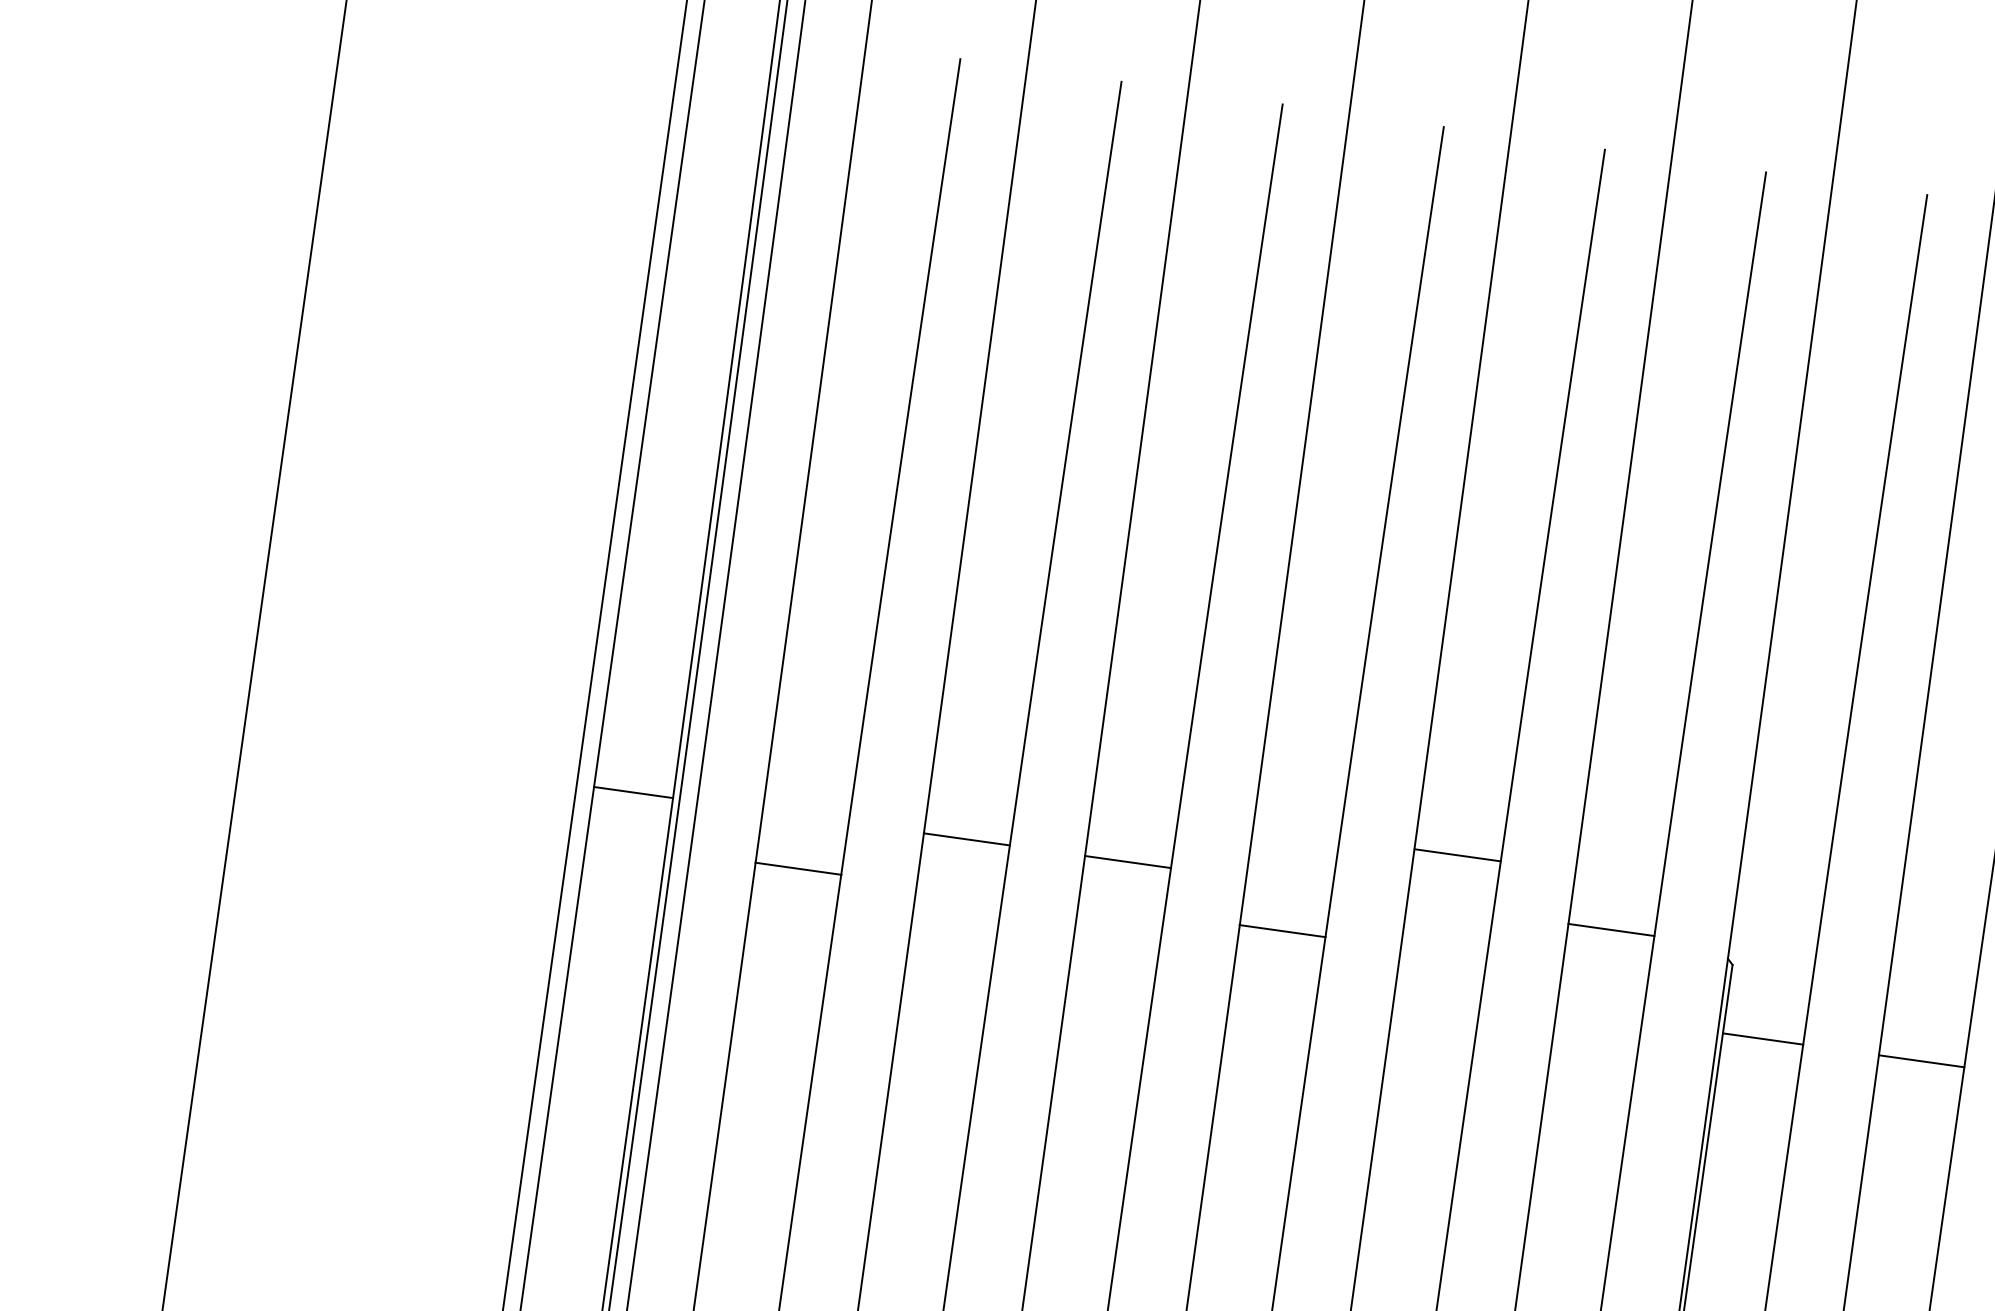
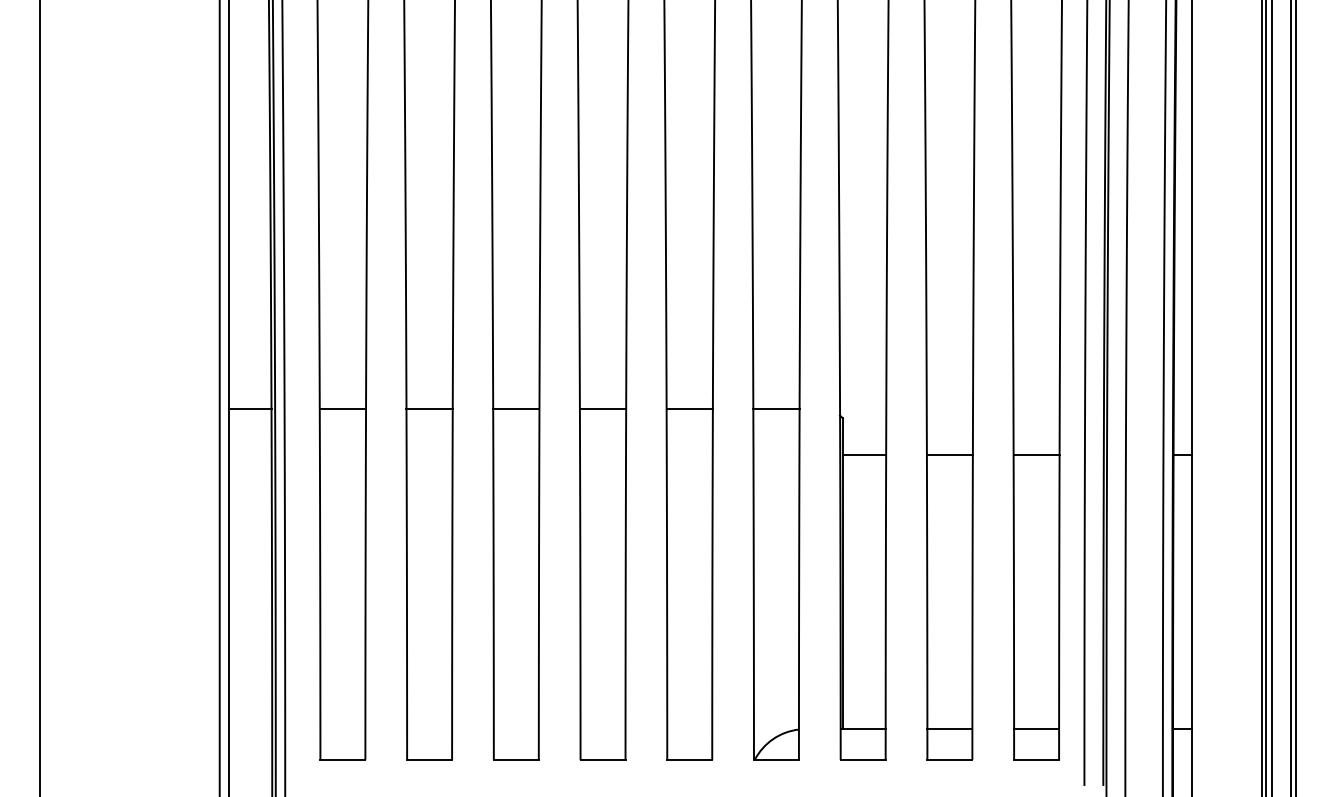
line: (1457, 856) -> (689, 409), moved
line: (797, 869) -> (342, 409), moved
line: (1281, 931) -> (602, 409), moved

